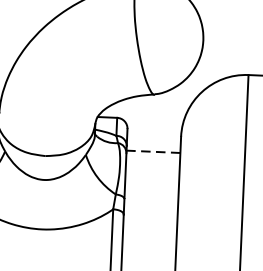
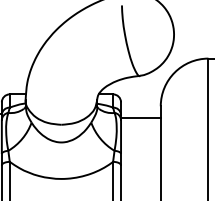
line: (152, 152) -> (140, 118), dashed -> solid

